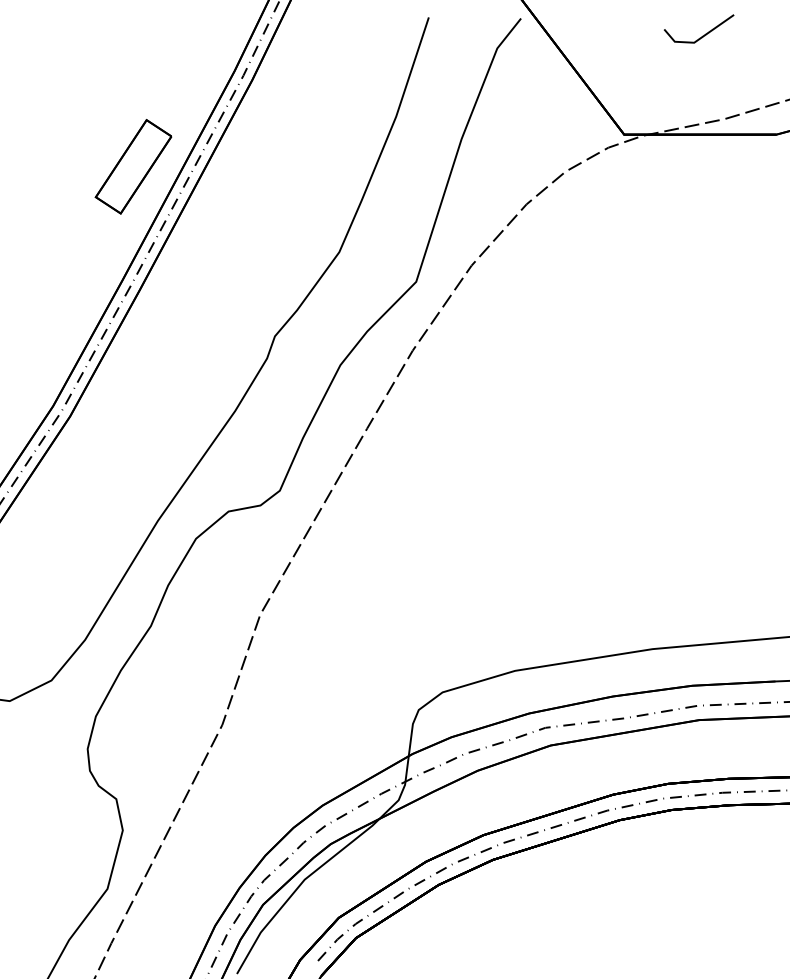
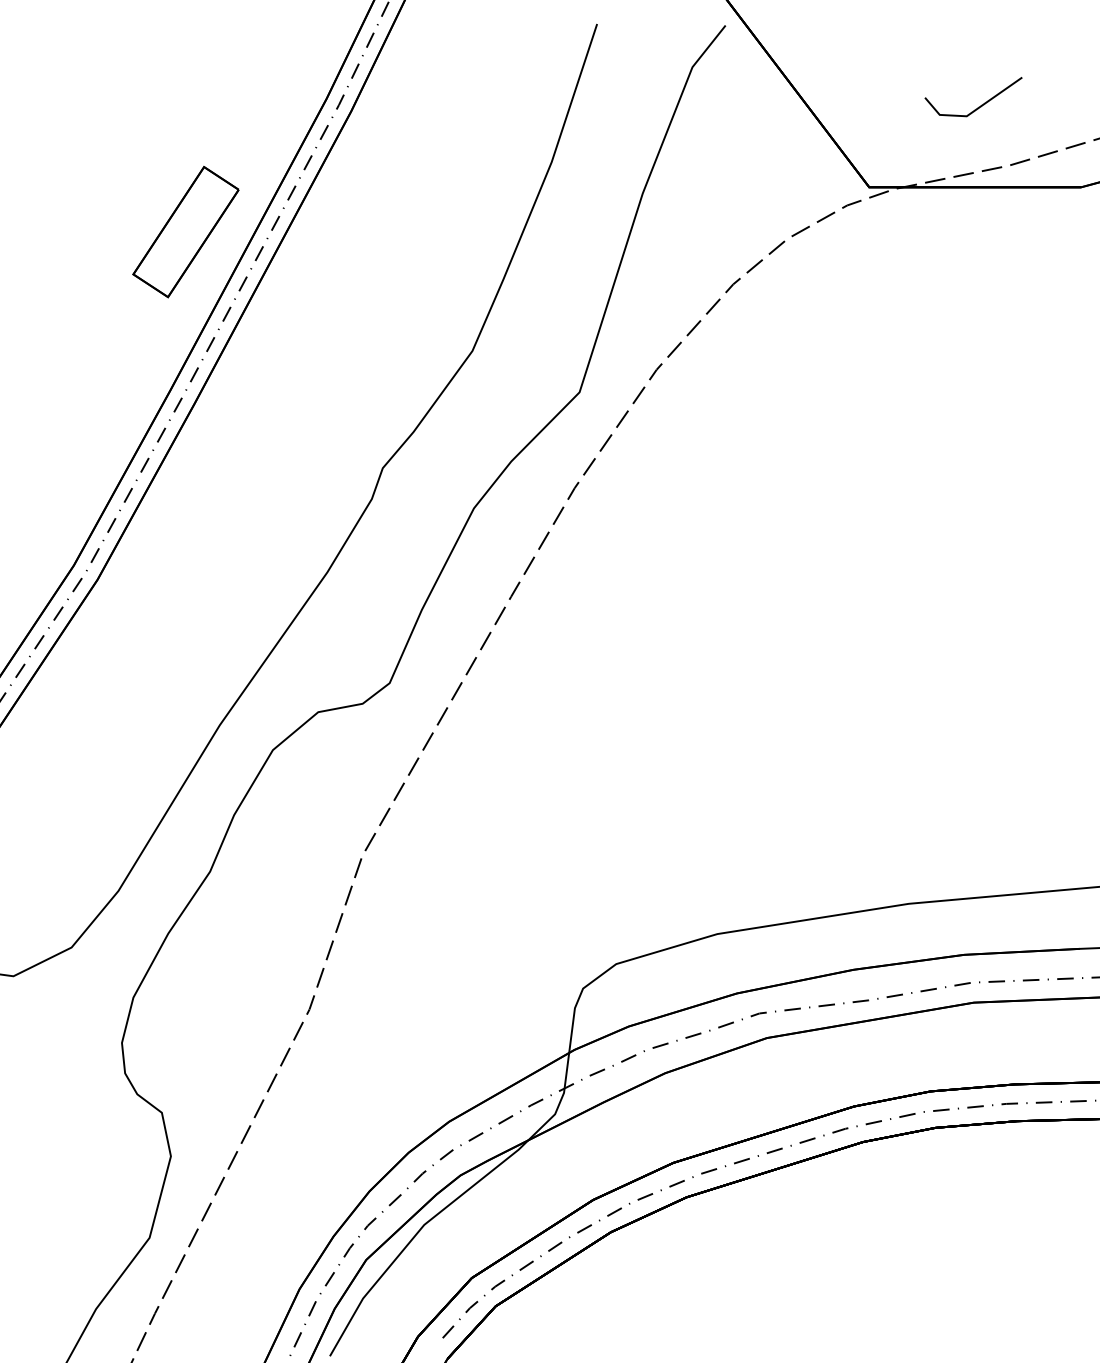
line: (702, 35) -> (978, 106), moved

